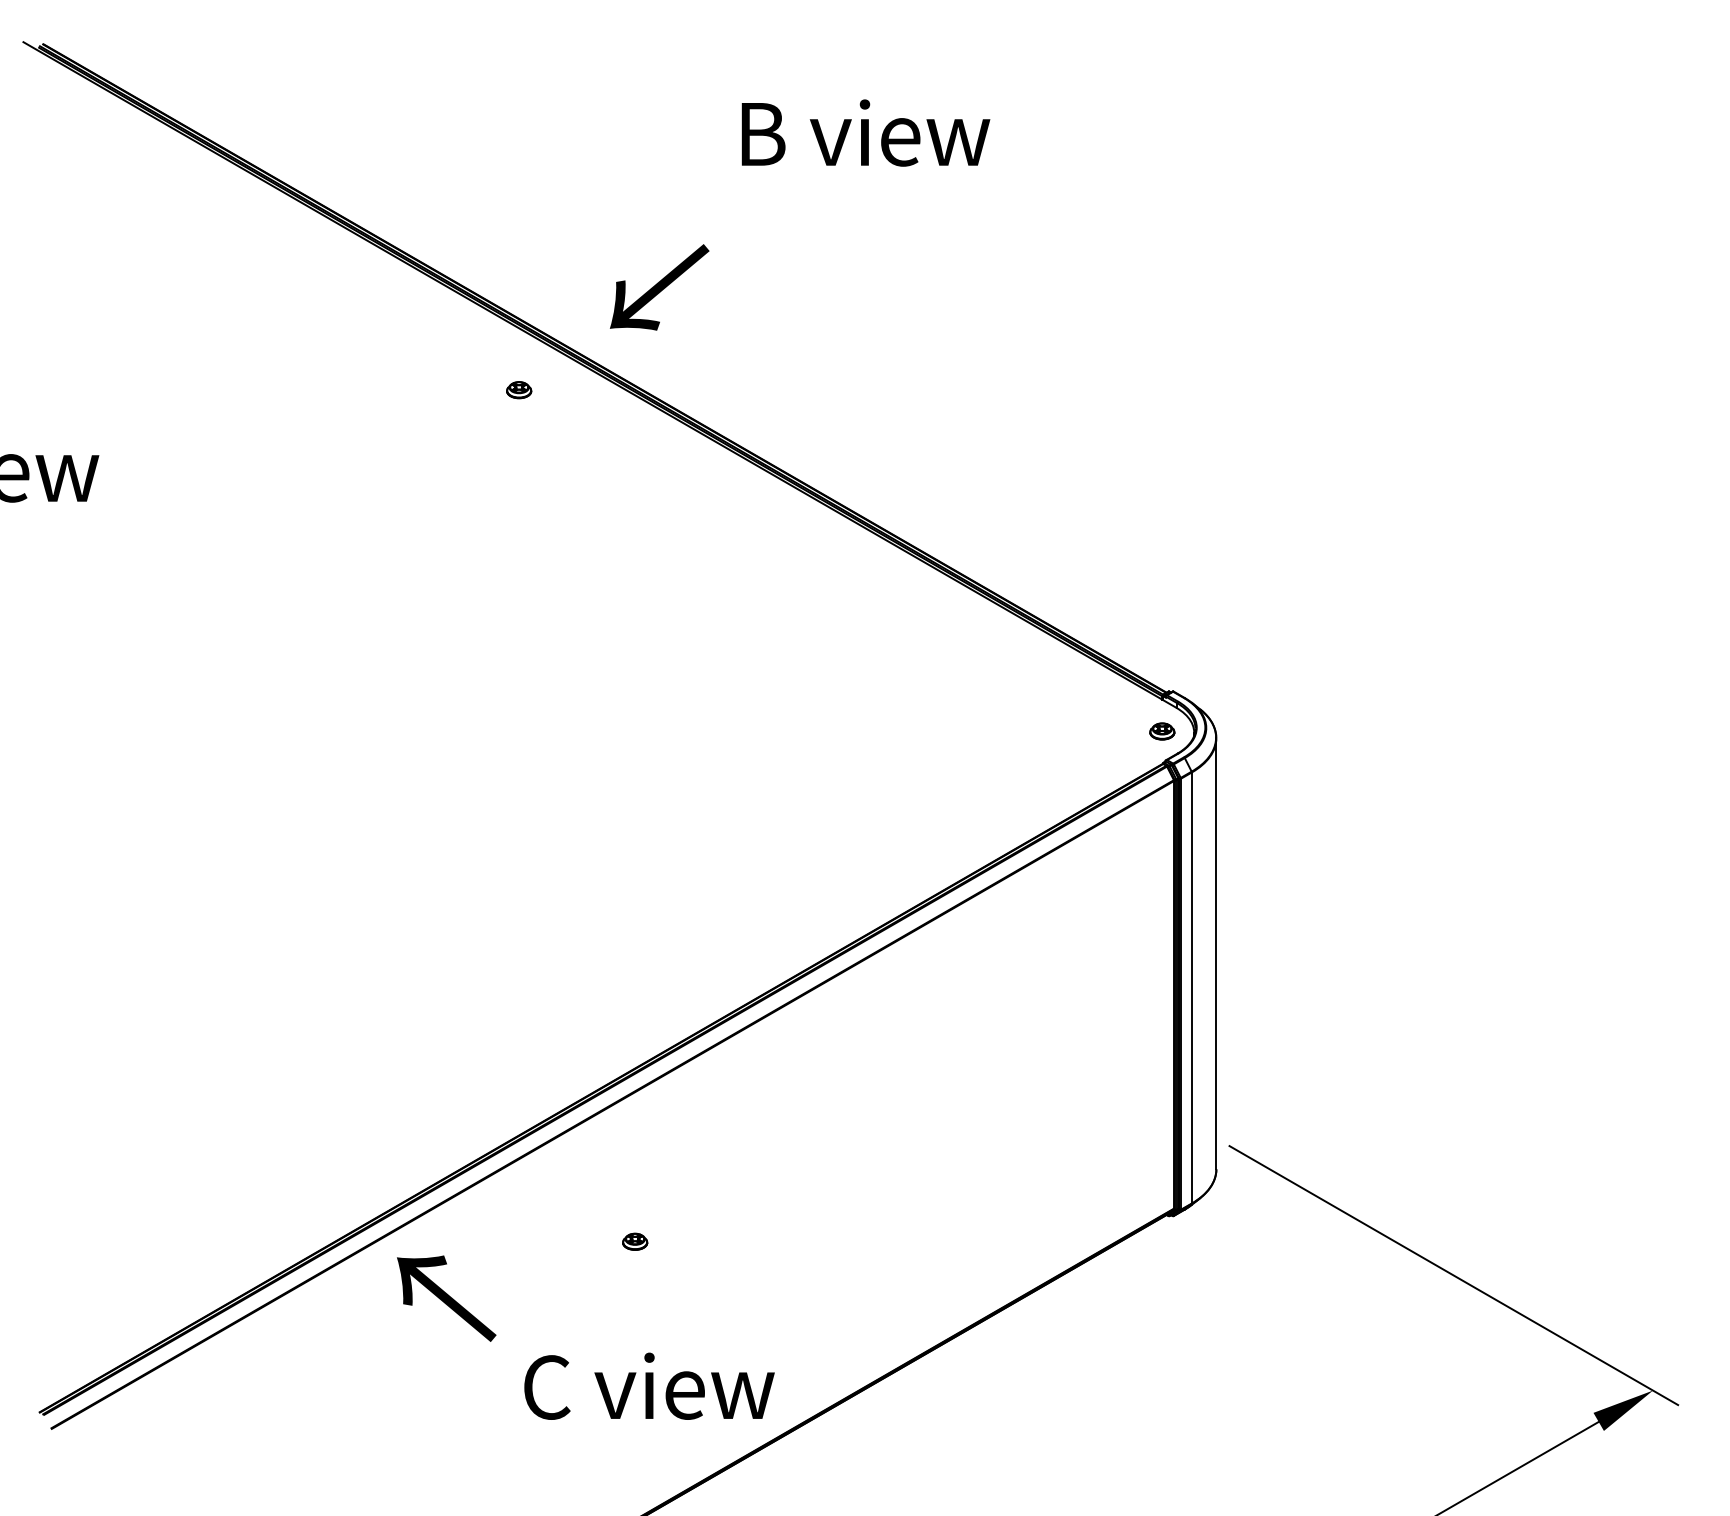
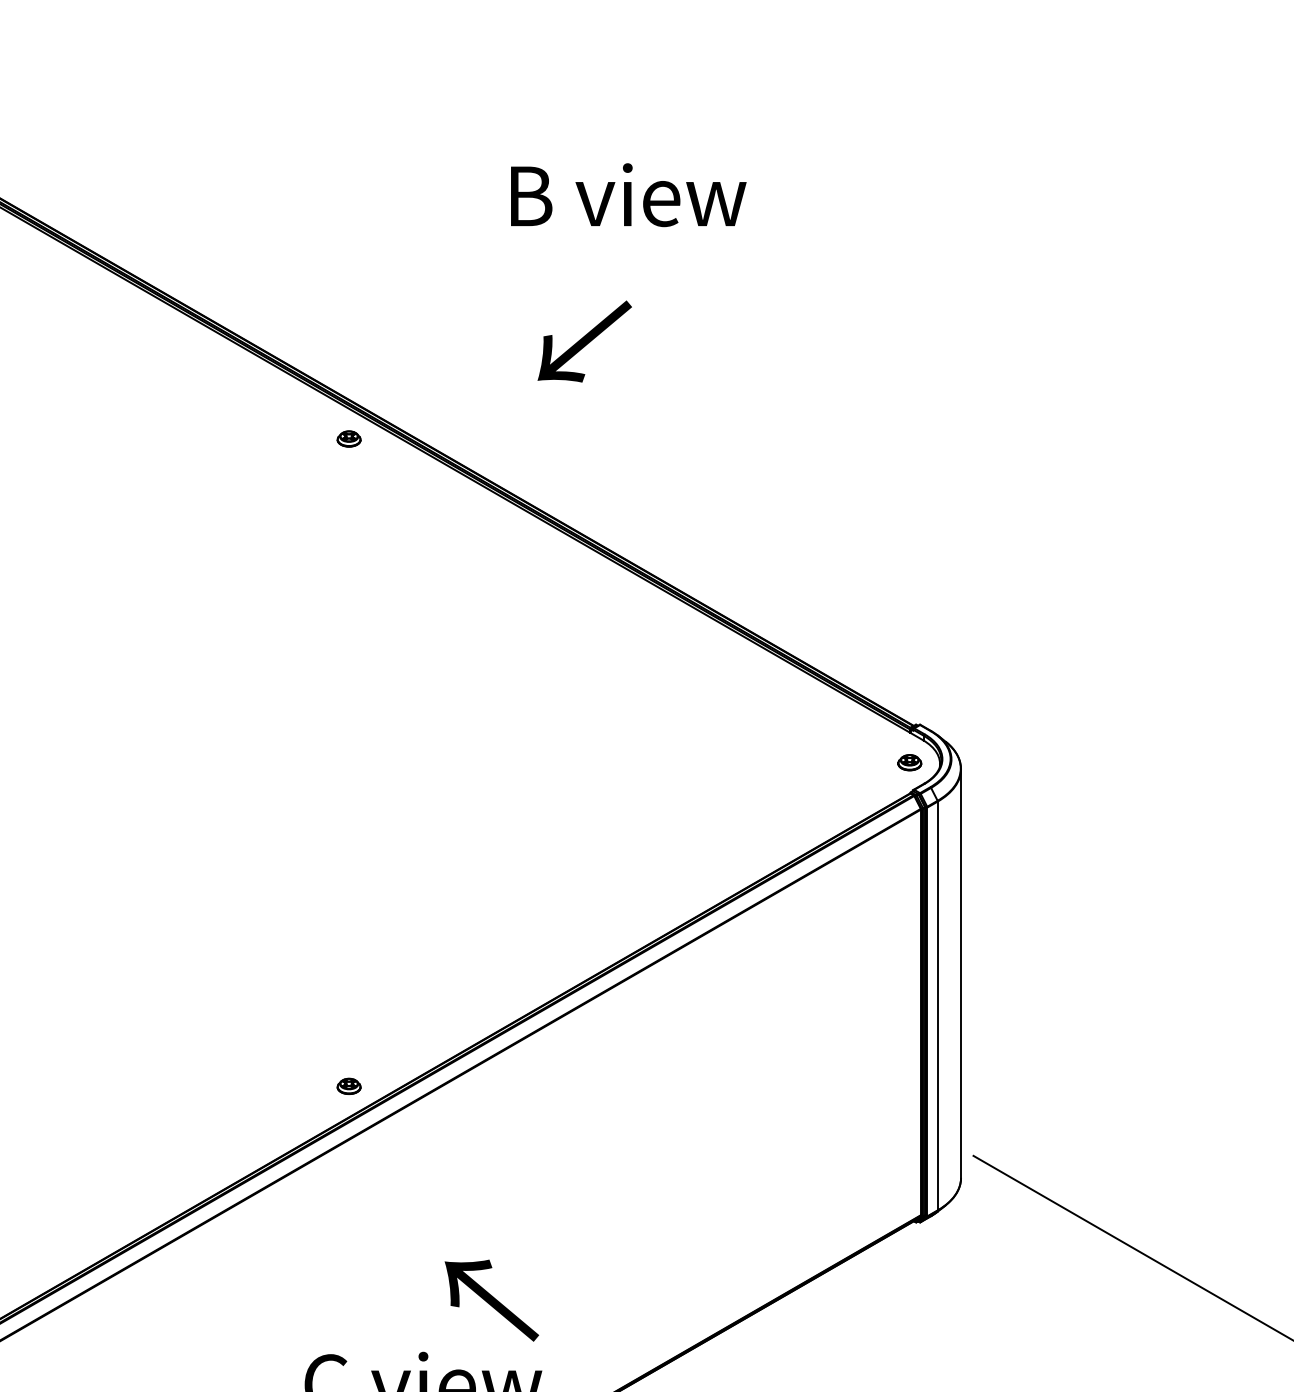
text: (659, 287) -> (584, 341), moved
part: (519, 390) -> (349, 439), moved
part: (635, 1241) -> (349, 1086), moved
text: (446, 1298) -> (491, 1300), moved

